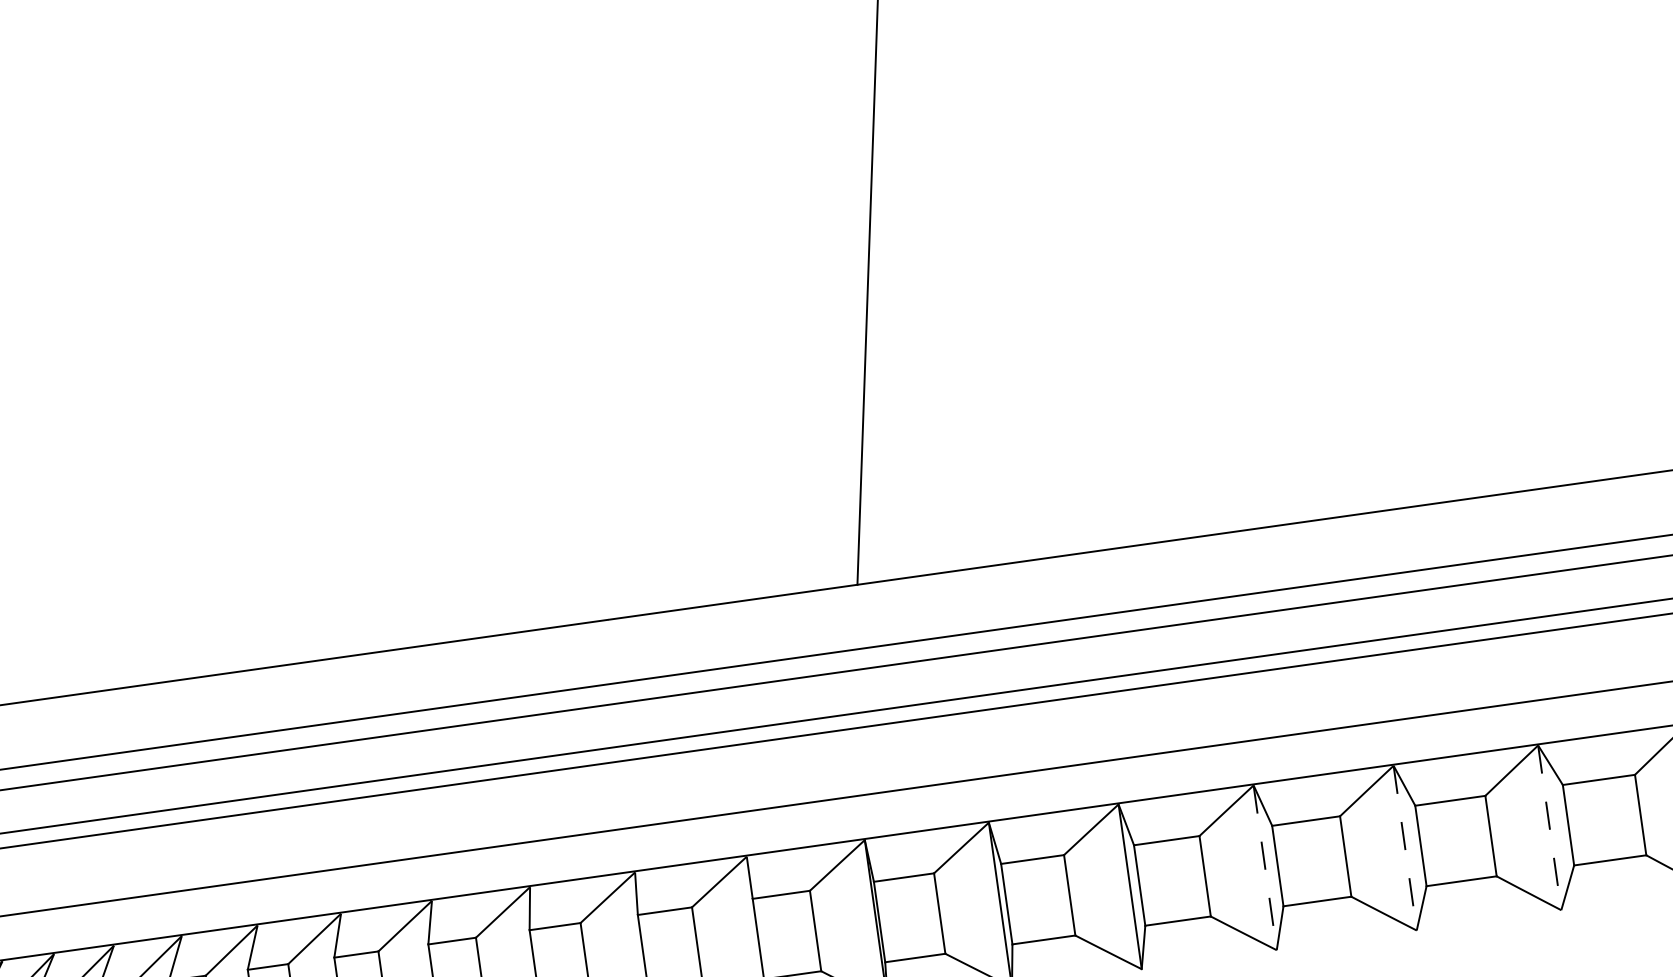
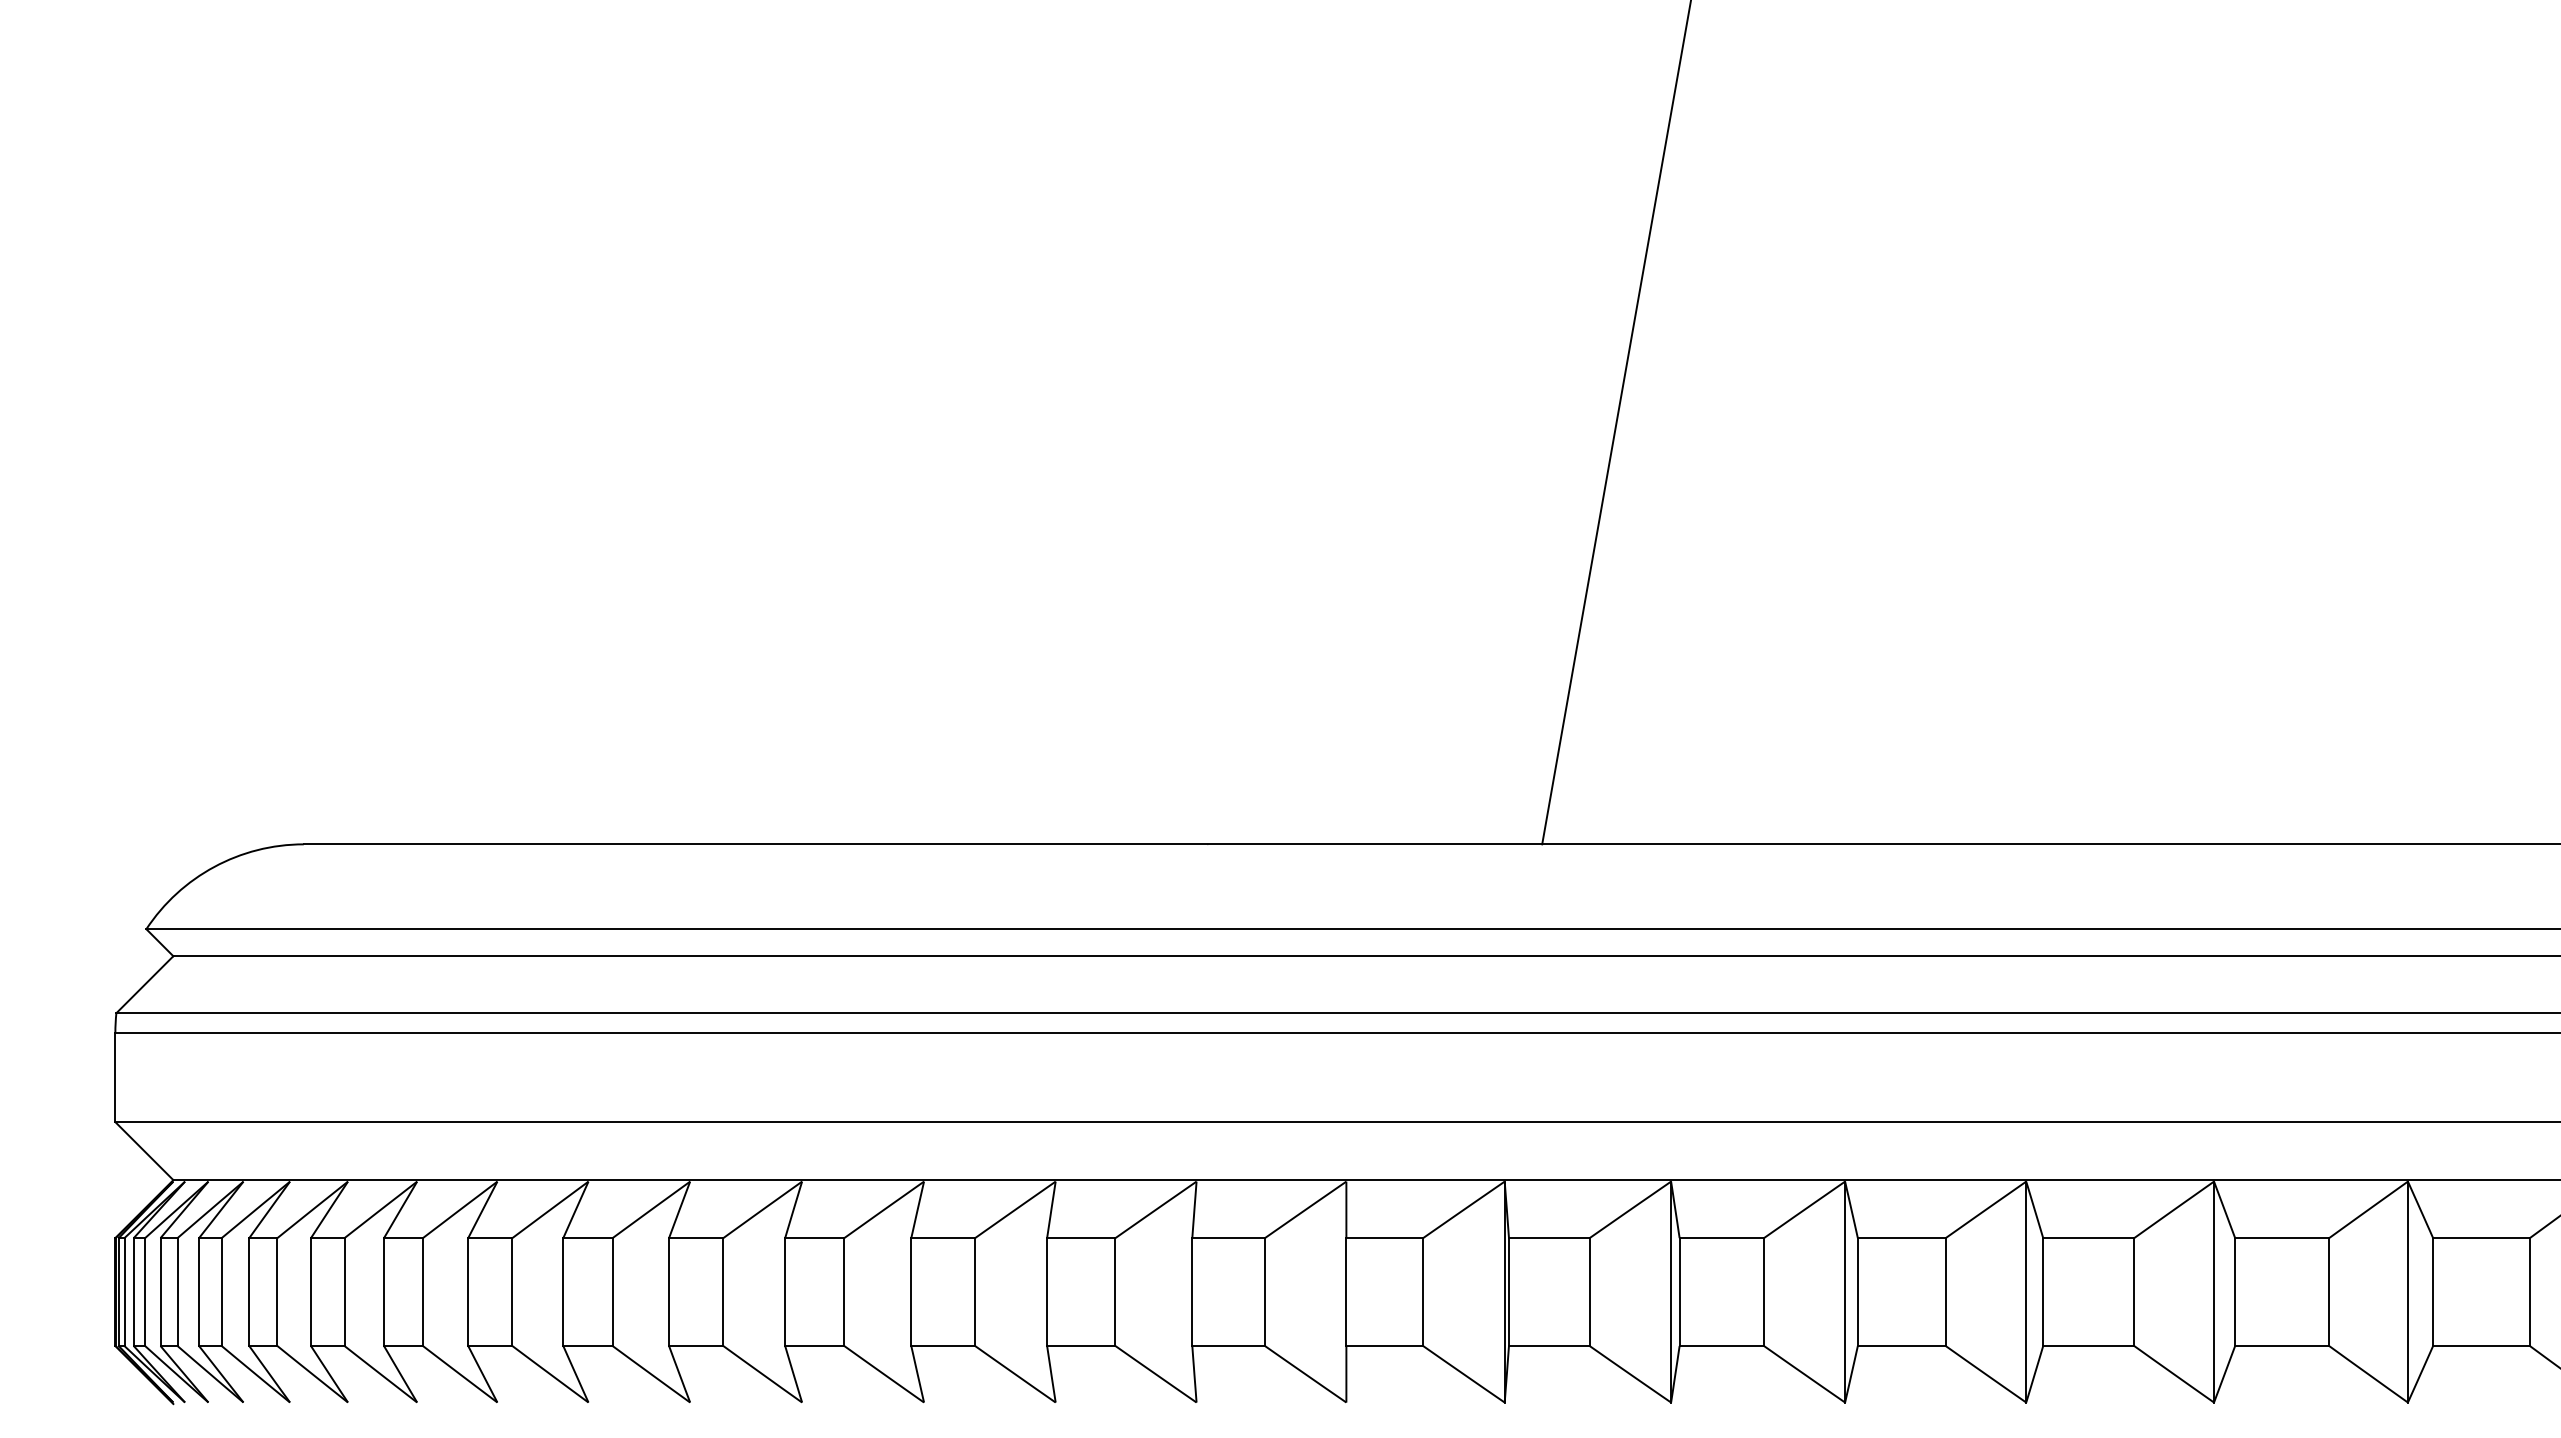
line: (1549, 828) -> (2407, 1292), dashed -> solid
line: (1405, 848) -> (2214, 1292), dashed -> solid
line: (1265, 868) -> (2026, 1292), dashed -> solid

